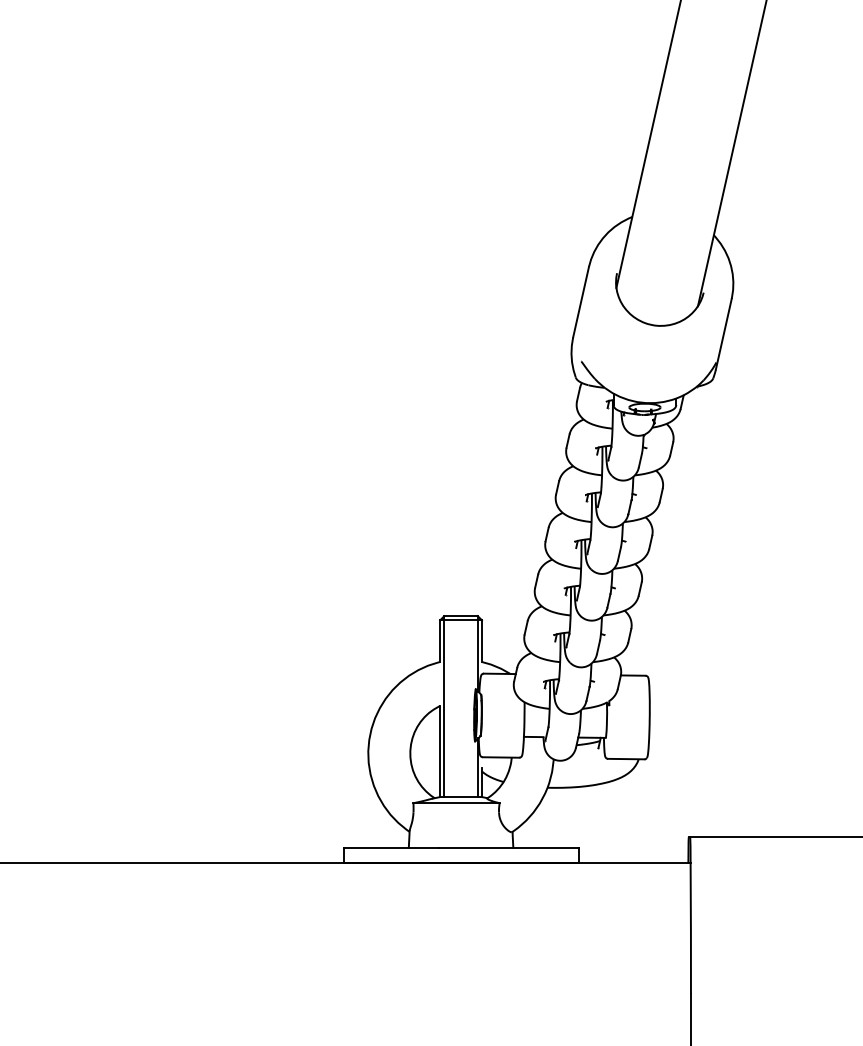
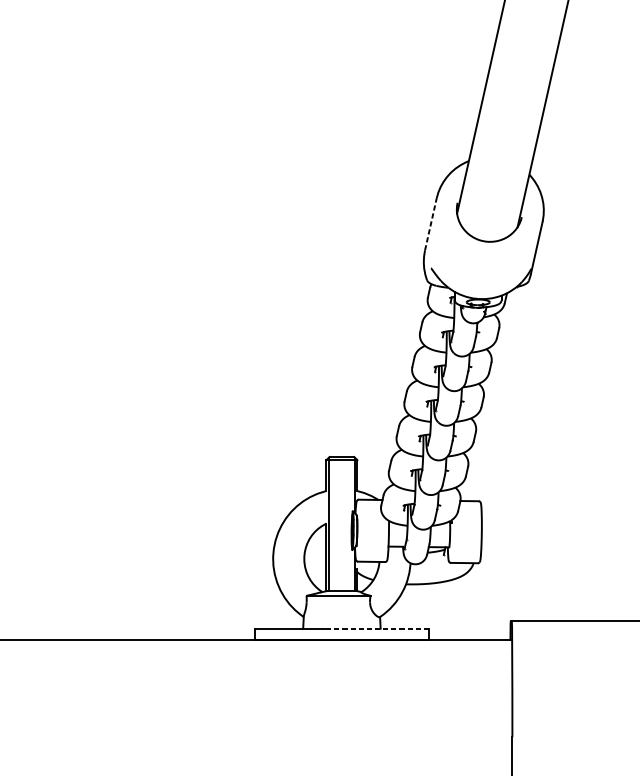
line: (581, 301) -> (431, 223), solid -> dashed
line: (508, 847) -> (377, 628), solid -> dashed

